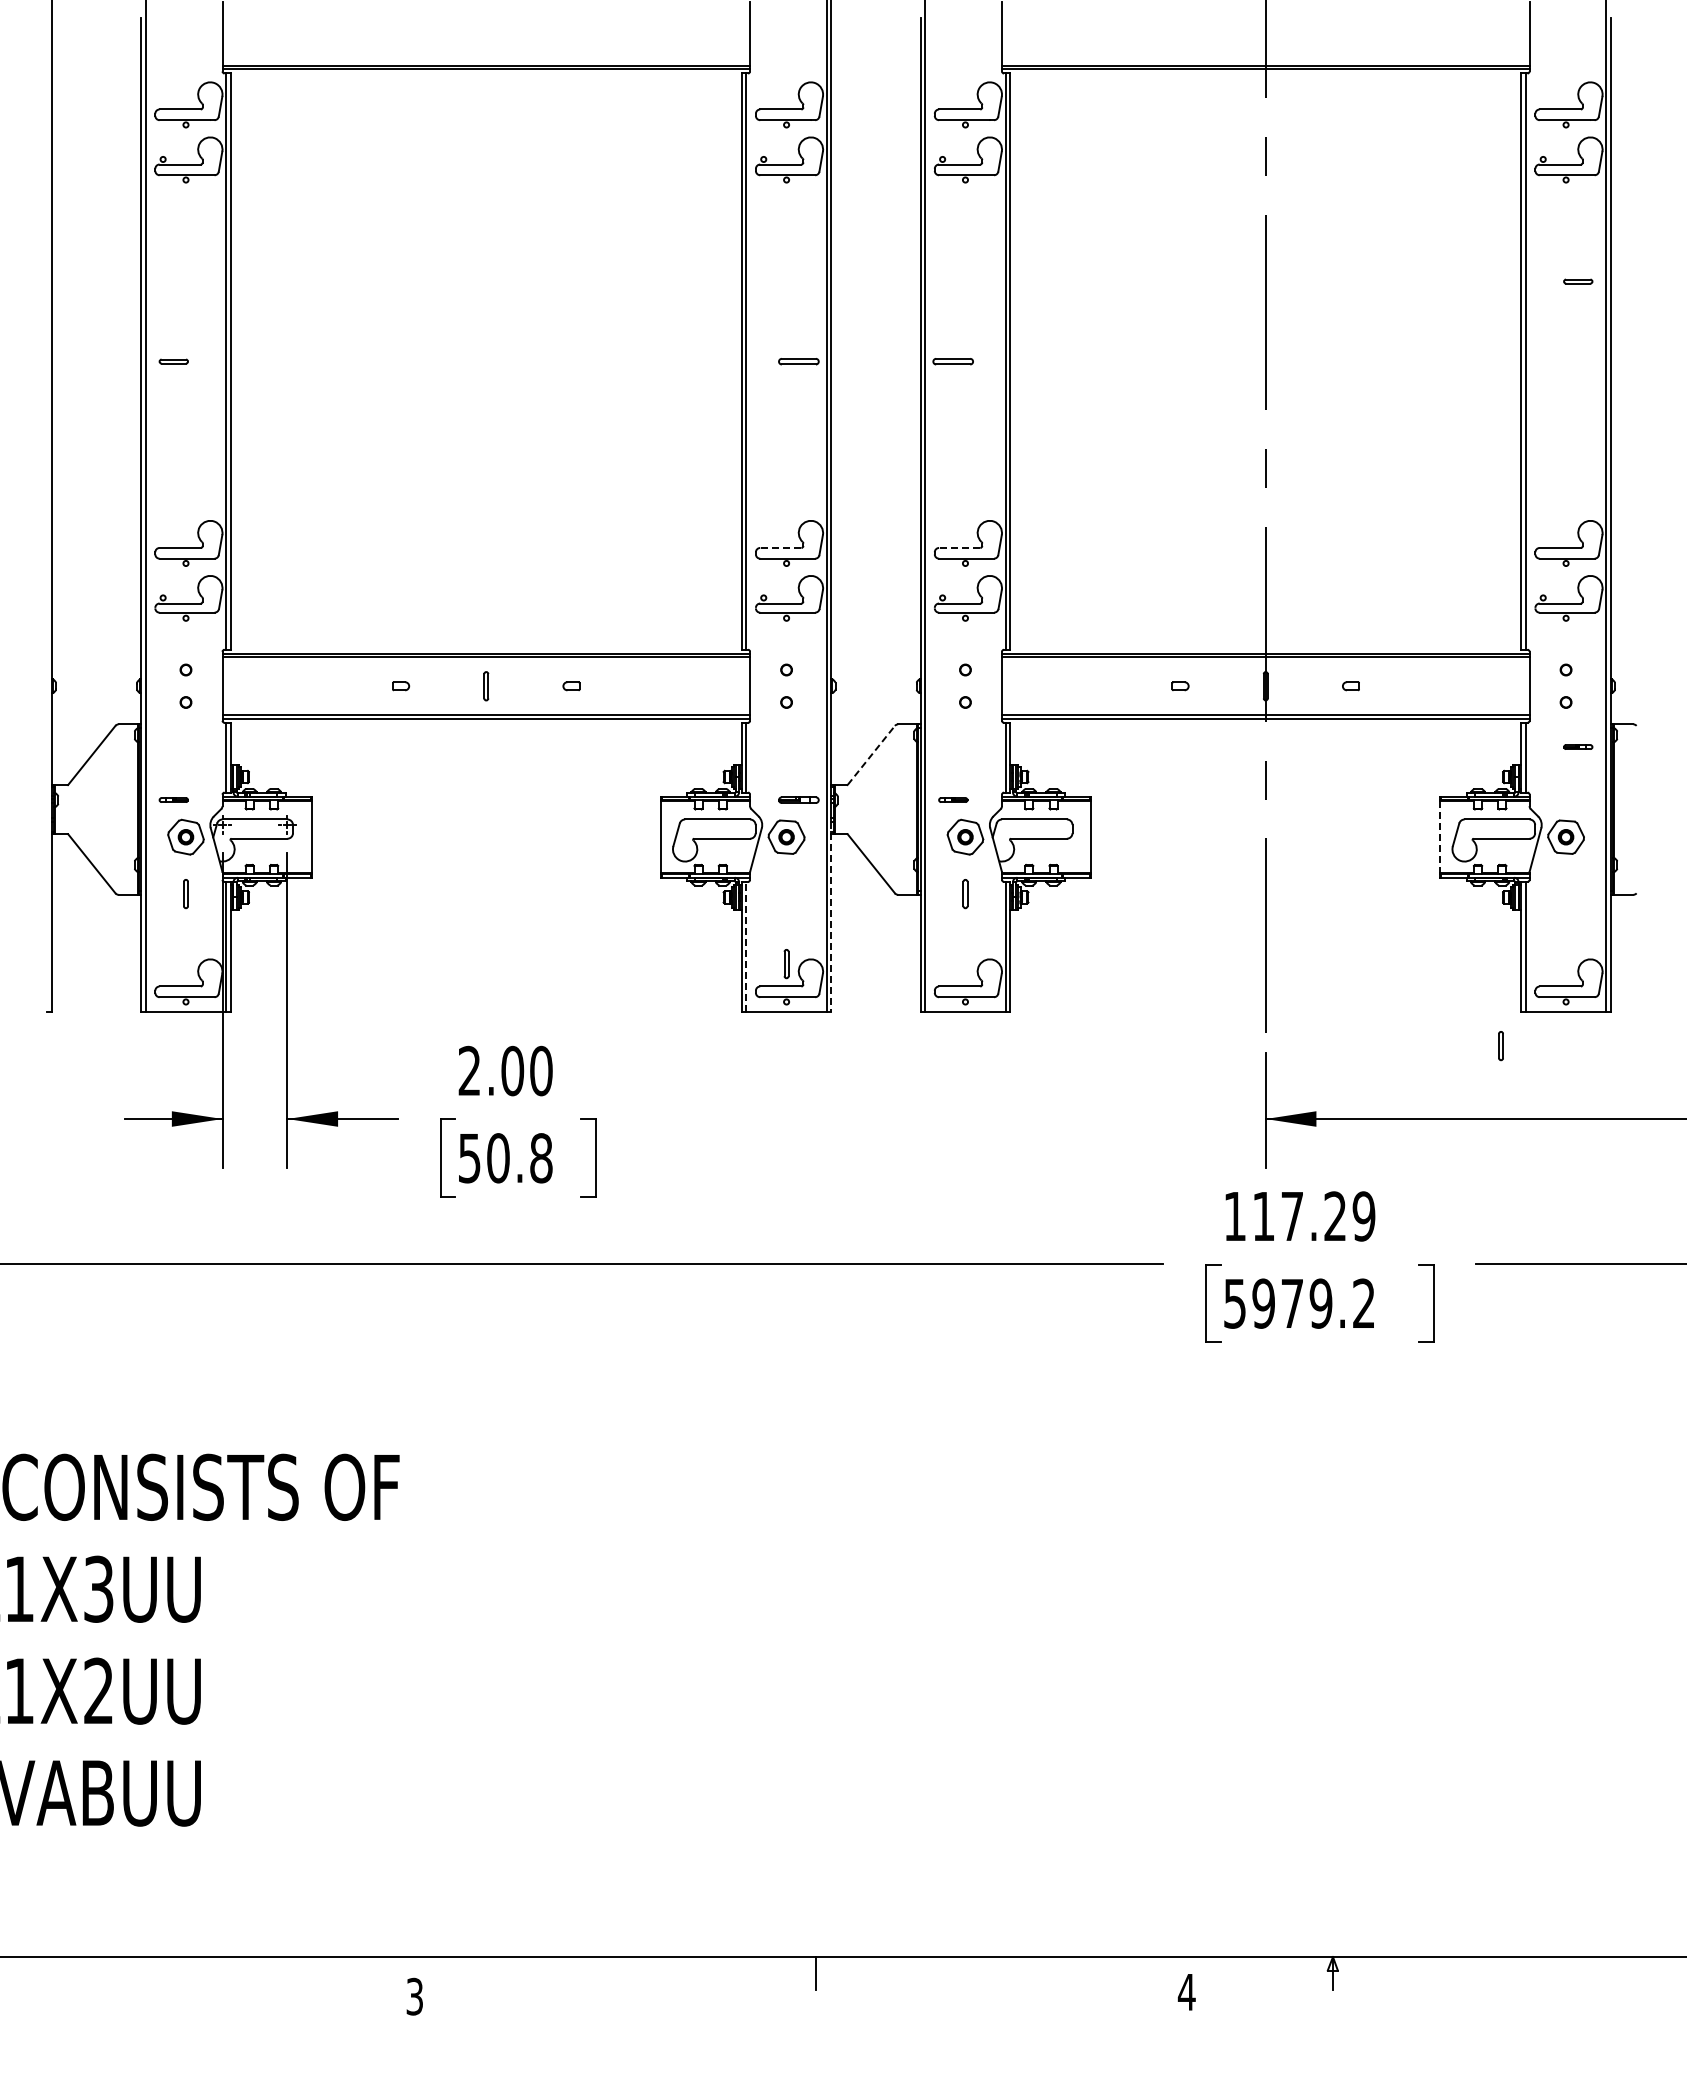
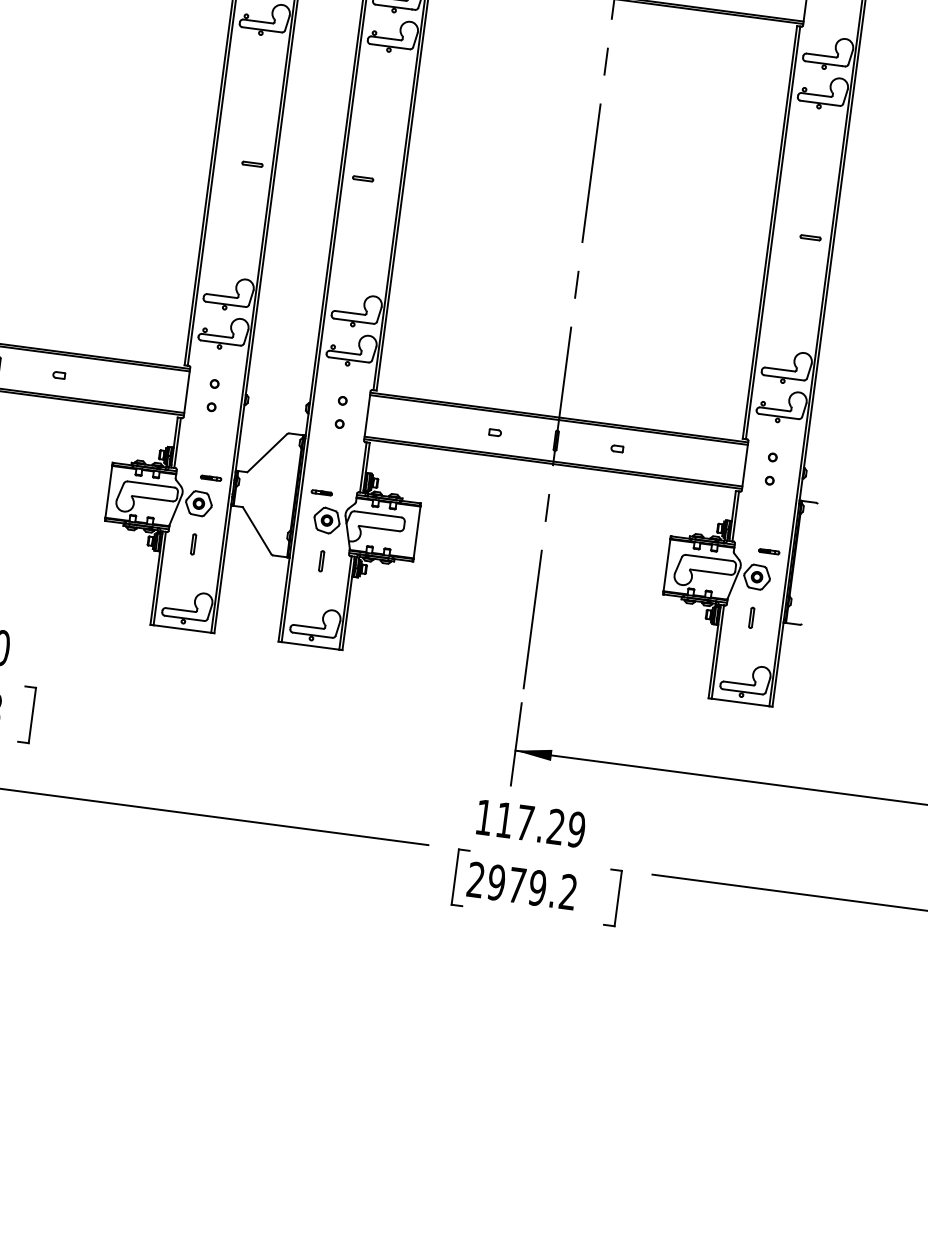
part: (1578, 281) -> (810, 237), moved
part: (798, 361) -> (252, 164), size x0.71
part: (953, 361) -> (363, 178), size x0.71
line: (780, 547) -> (221, 295), dashed -> solid
line: (959, 547) -> (350, 312), dashed -> solid
part: (1578, 746) -> (769, 551), moved
line: (871, 755) -> (267, 453), dashed -> solid
part: (798, 799) -> (211, 477), size x0.71
line: (1440, 837) -> (667, 565), dashed -> solid
line: (831, 917) -> (223, 565), dashed -> solid
line: (746, 946) -> (159, 578), dashed -> solid
part: (786, 964) -> (193, 544), moved
part: (1500, 1046) -> (751, 618), moved
text: (1234, 1303) -> (475, 879), 5979.2 -> 2979.2

